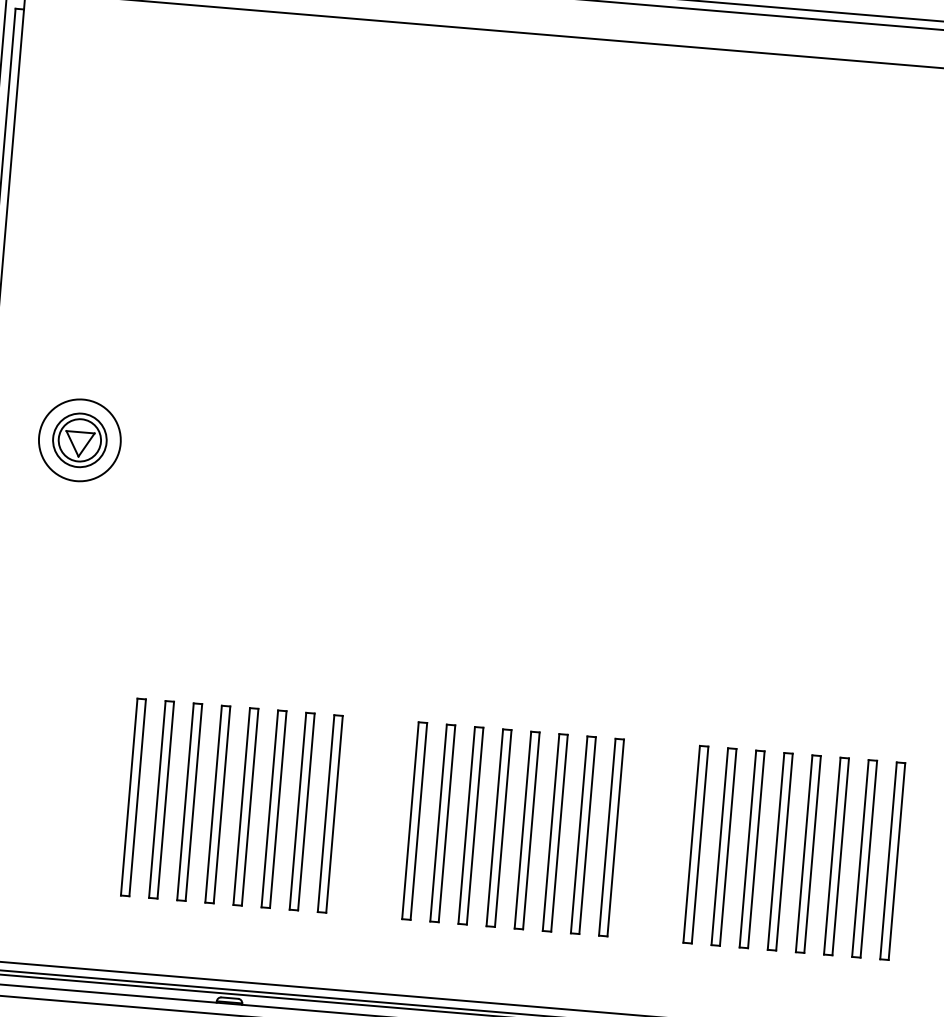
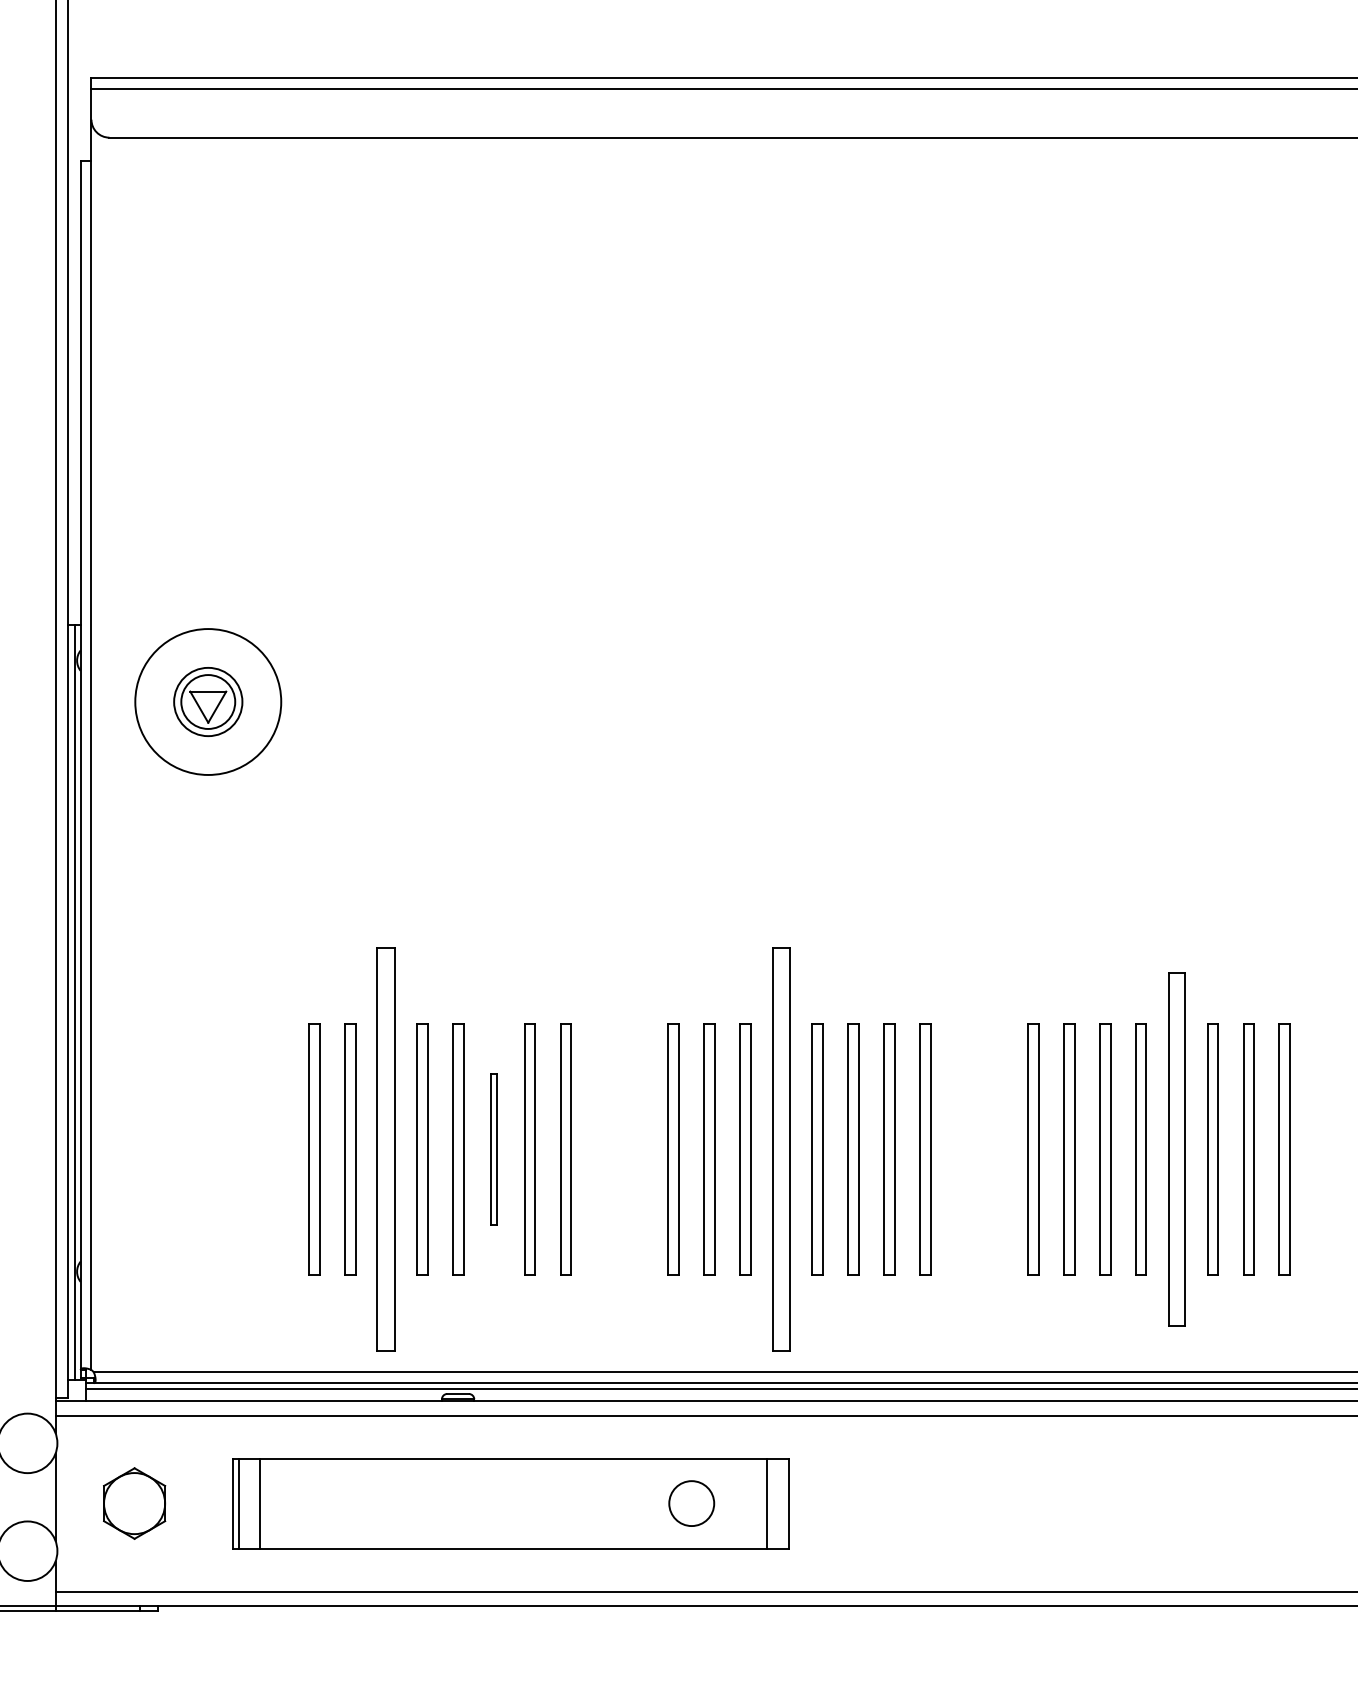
circle: (80, 439) -> (208, 701), size x1.4
part: (189, 802) -> (386, 1149), size x1.6
part: (273, 809) -> (493, 1149), size x0.6
part: (498, 828) -> (781, 1149), size x1.6
part: (807, 854) -> (1176, 1149), size x1.4

